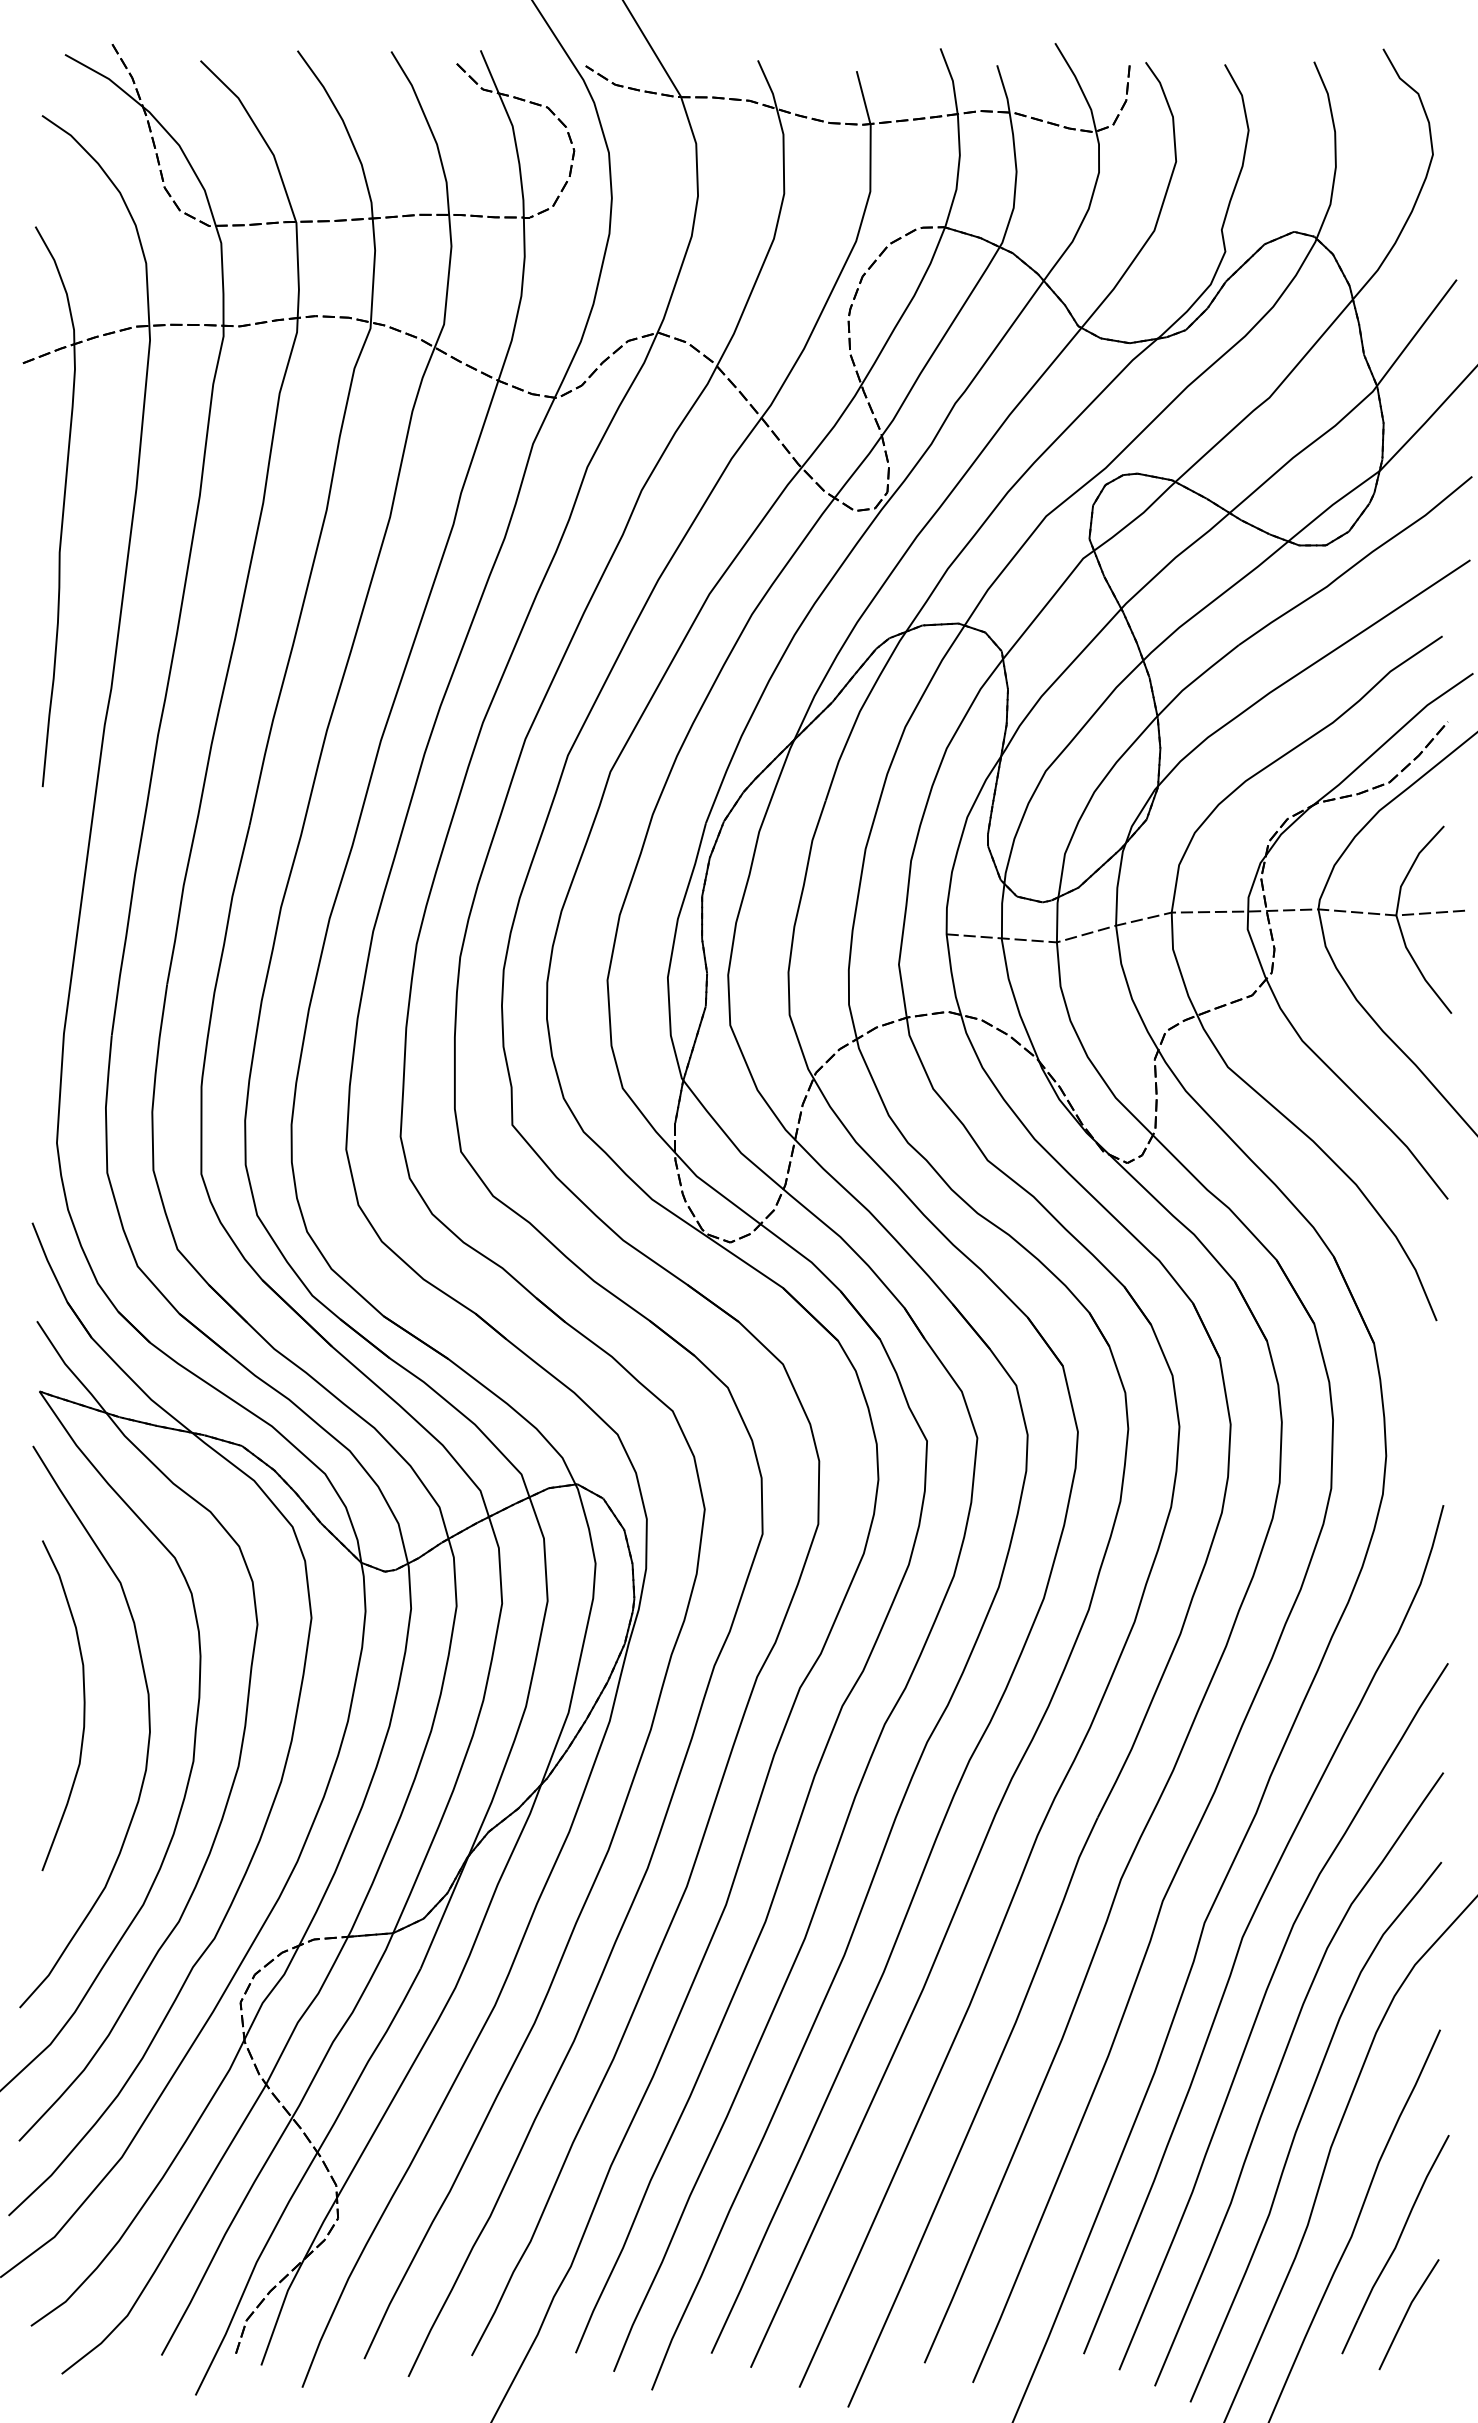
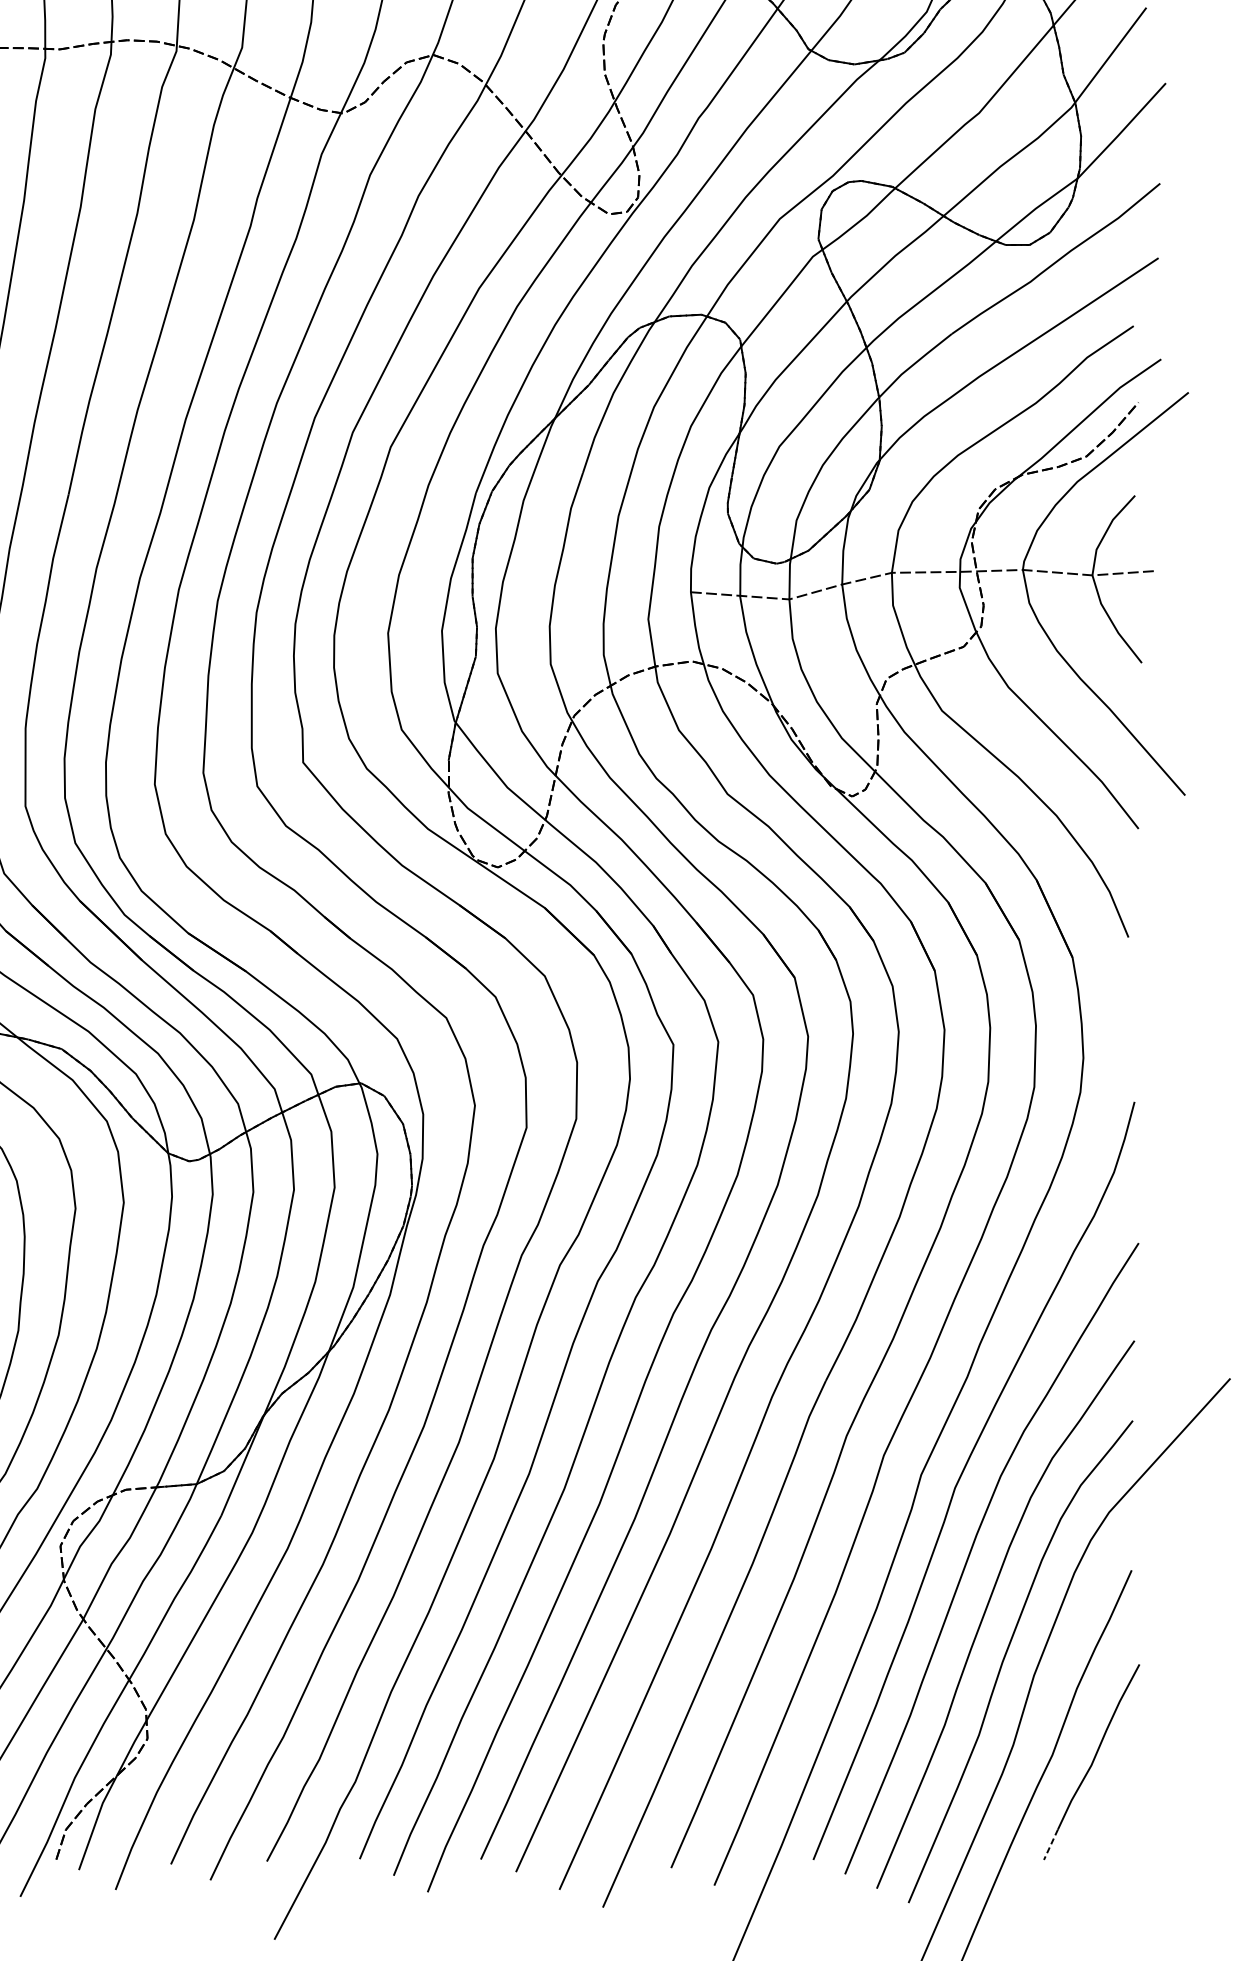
line: (1407, 2313) -> (1102, 1823), removed
line: (1349, 2337) -> (1050, 1845), solid -> dashed

